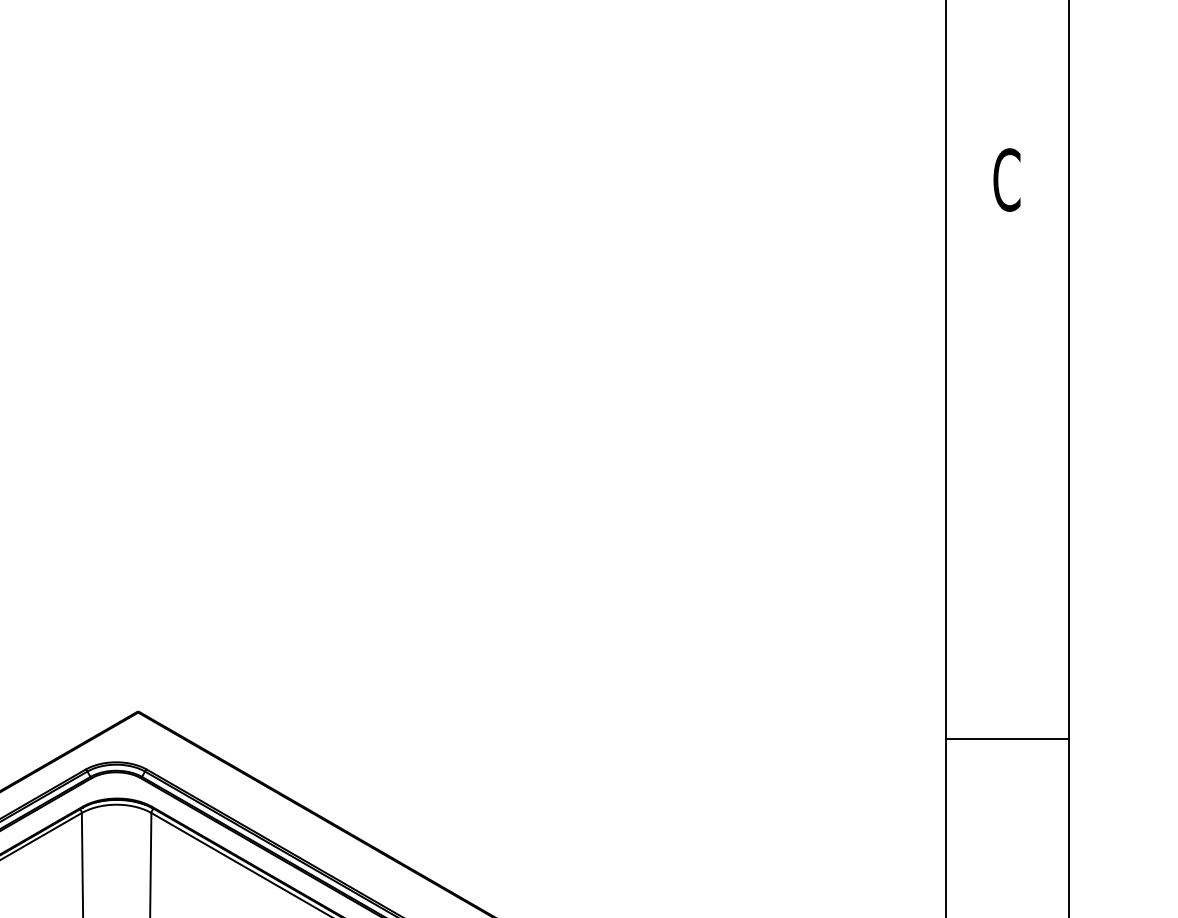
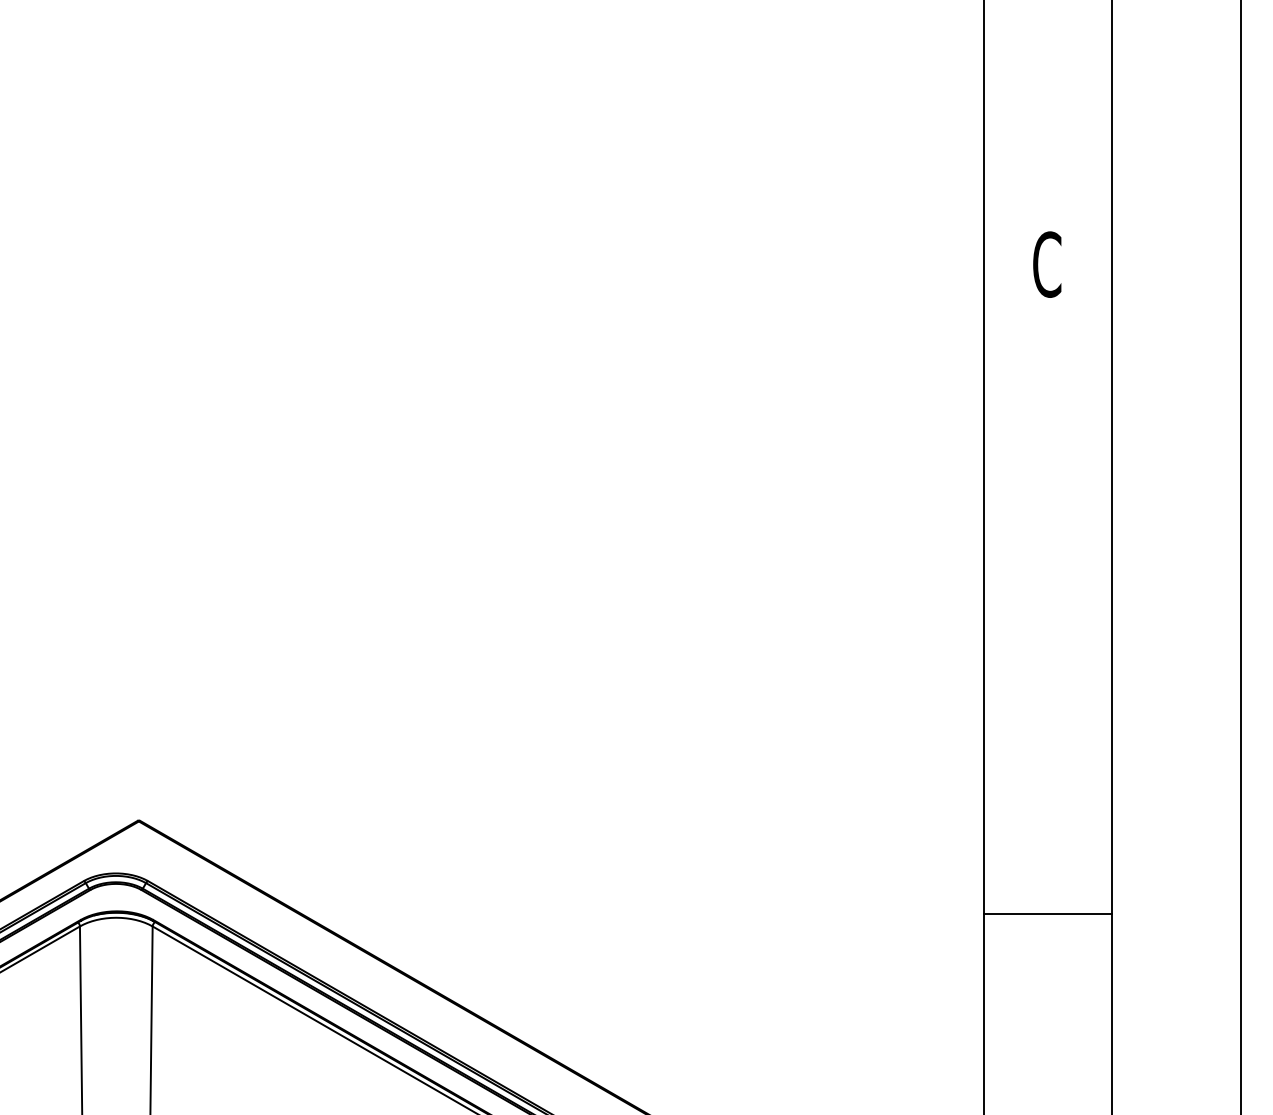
line: (1007, 739) -> (1047, 914), moved

